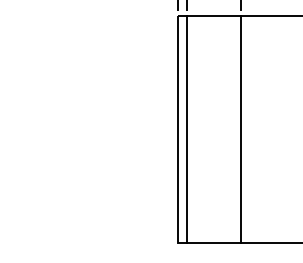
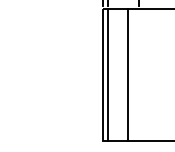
line: (241, 128) -> (128, 74), moved

